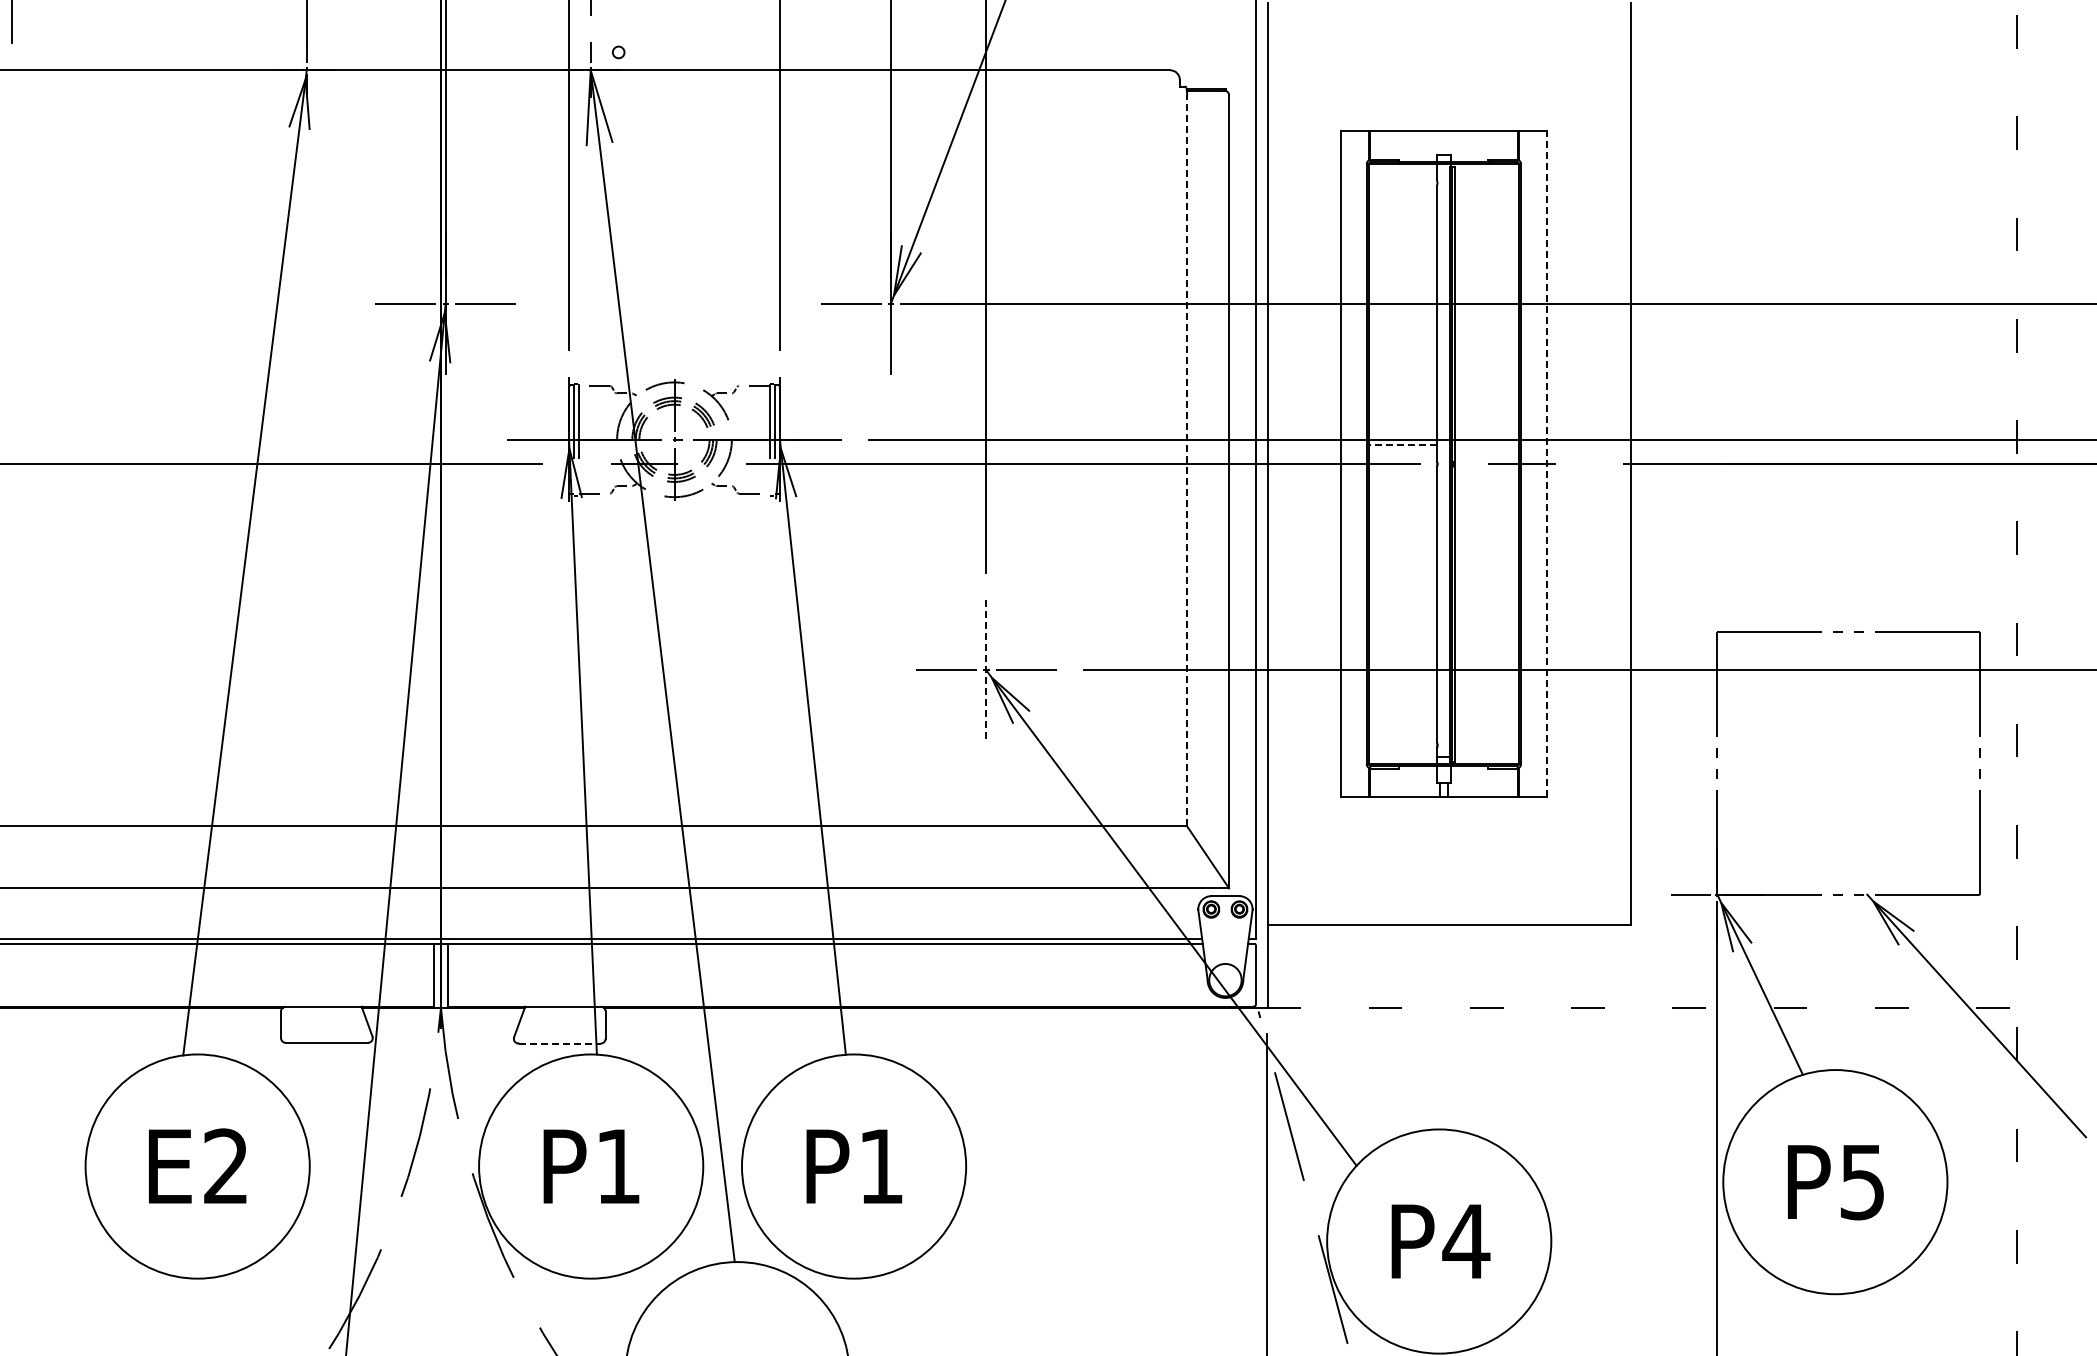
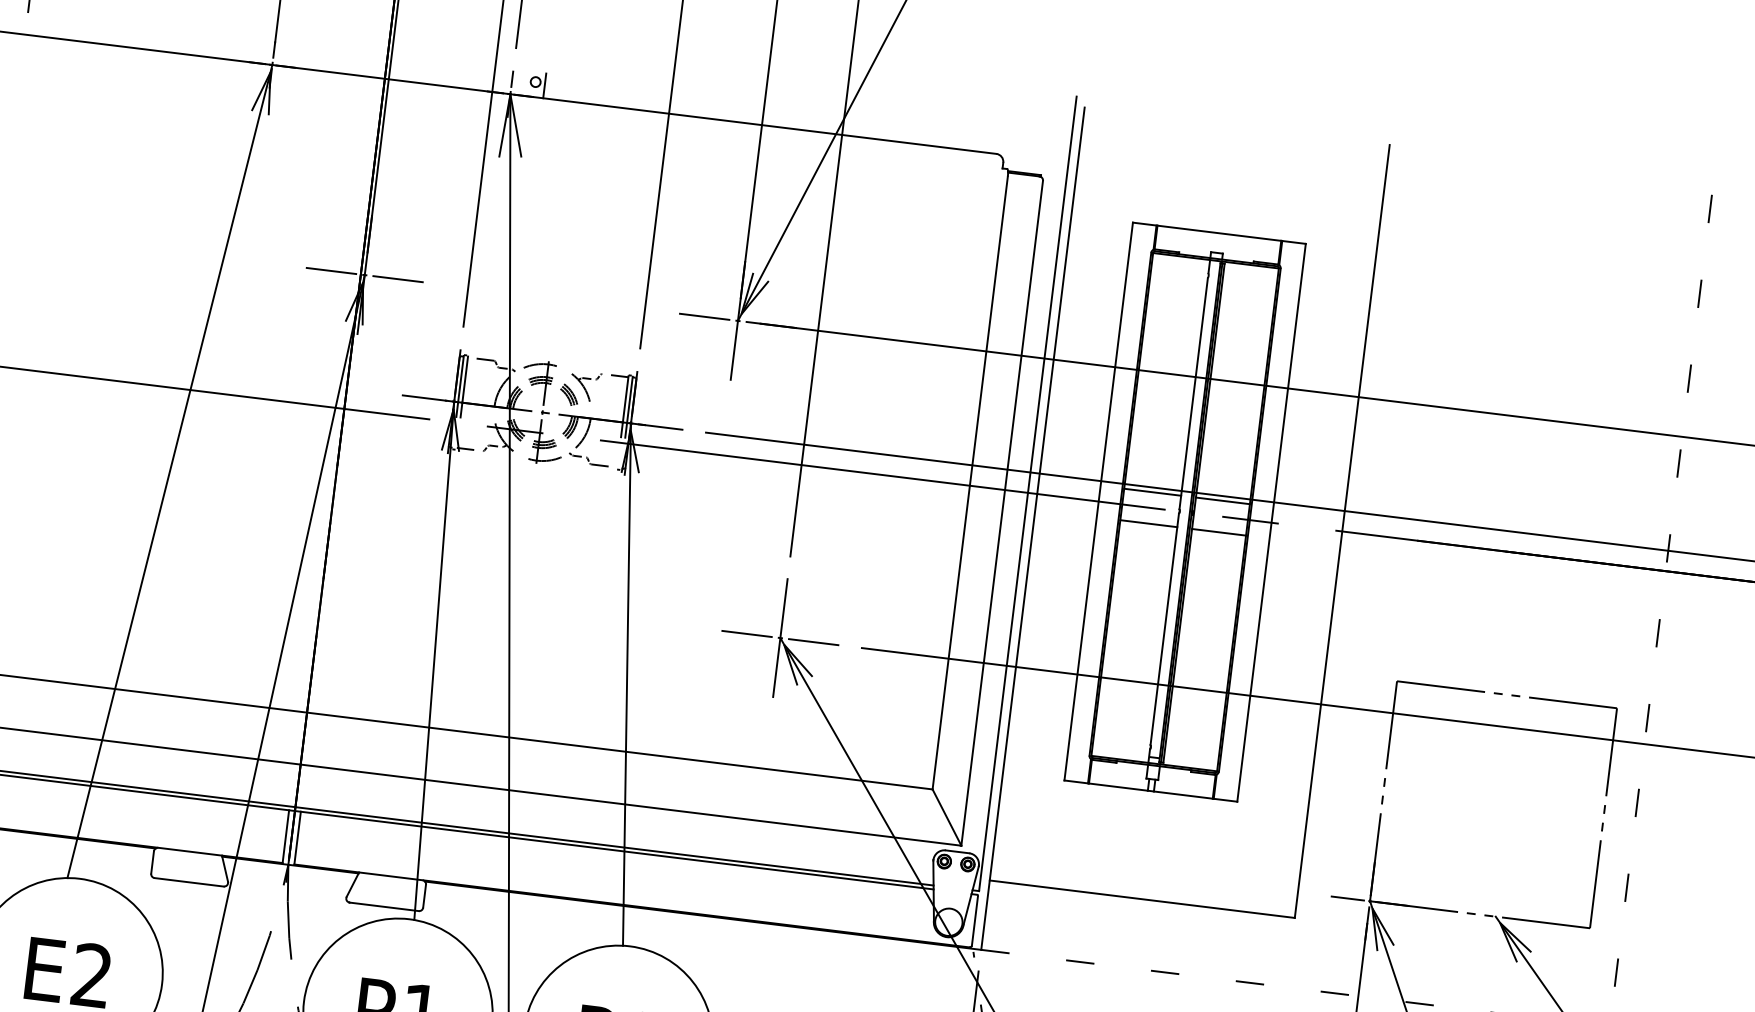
line: (629, 55) -> (544, 85), added
line: (1402, 445) -> (1152, 492), dashed -> solid
line: (1486, 445) -> (1222, 500), added
line: (1187, 460) -> (970, 482), dashed -> solid
line: (1547, 464) -> (1271, 523), dashed -> solid
line: (1402, 482) -> (1148, 523), added
line: (1486, 482) -> (1218, 531), added
line: (986, 670) -> (780, 638), dashed -> solid
line: (560, 1043) -> (384, 906), dashed -> solid

